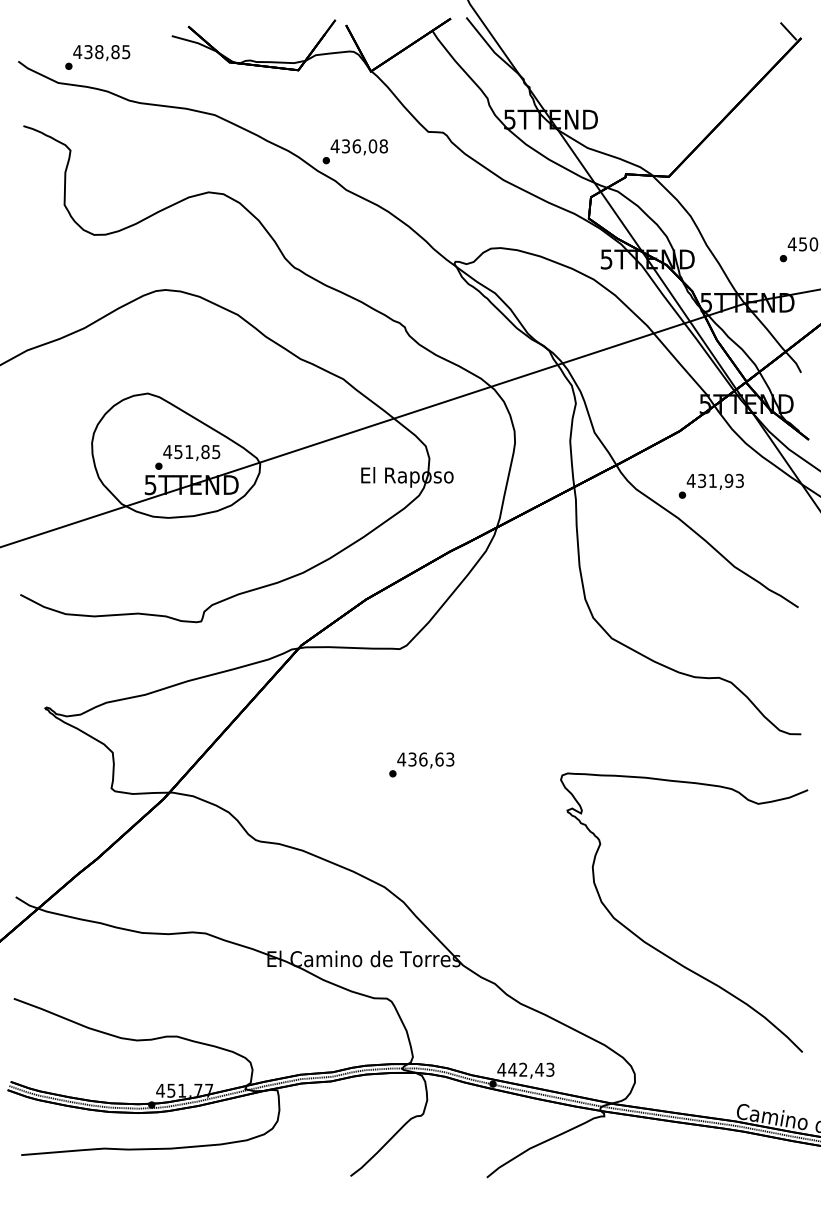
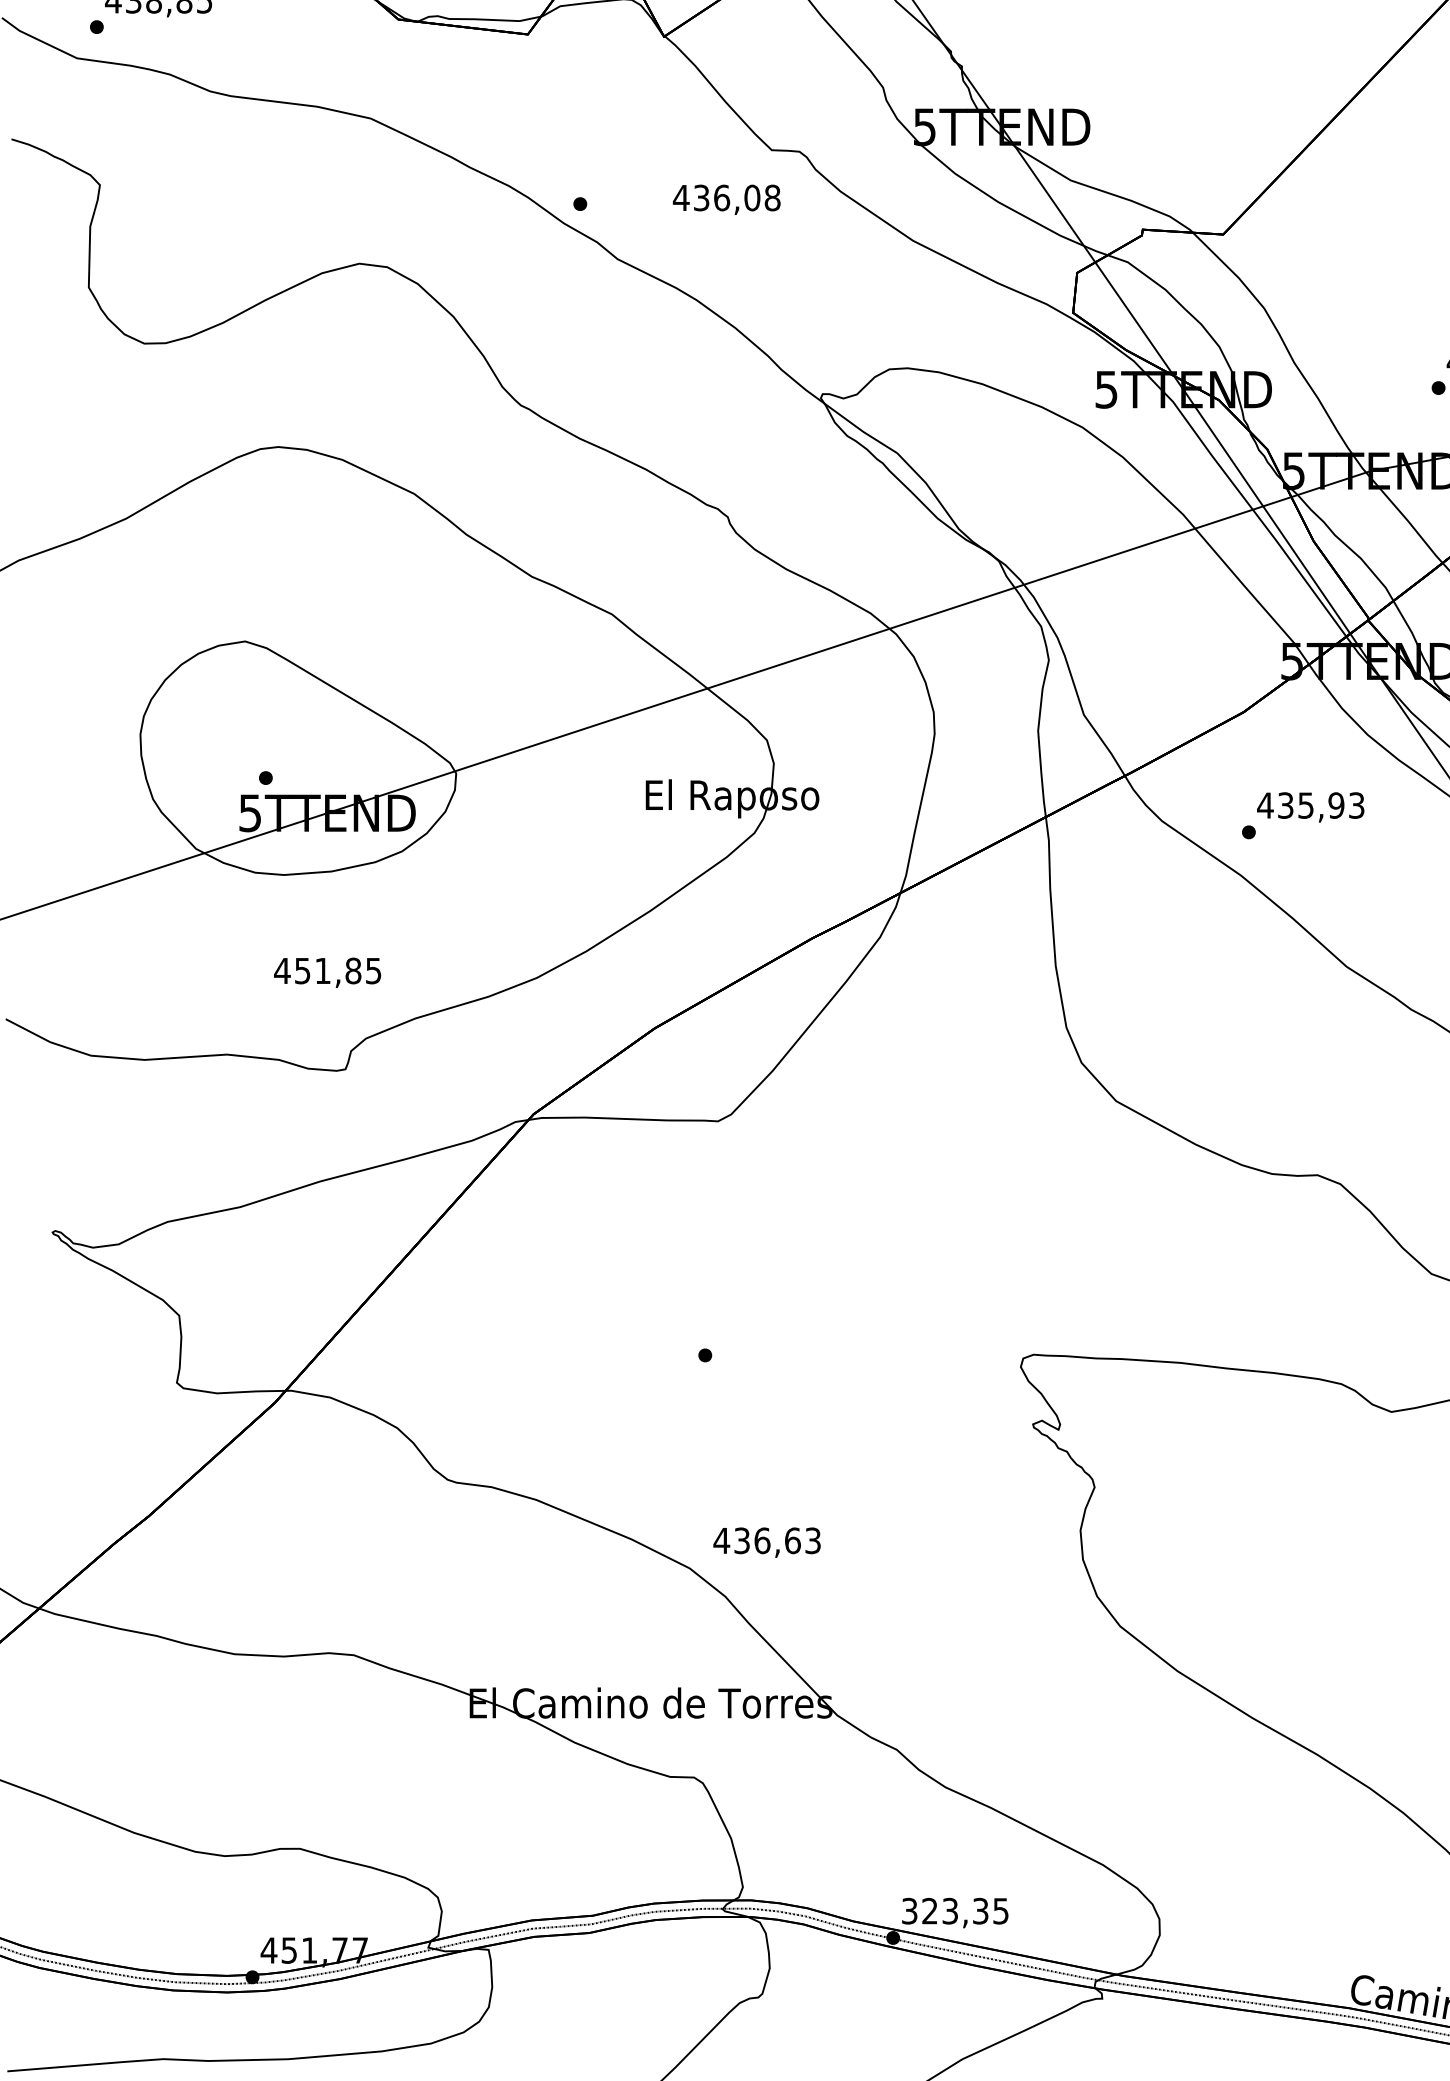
text: (358, 147) -> (725, 200), moved
text: (191, 453) -> (327, 973), moved
text: (712, 480) -> (1305, 804), 431,93 -> 435,93
text: (425, 760) -> (766, 1542), moved
text: (525, 1069) -> (954, 1910), 442,43 -> 323,35

